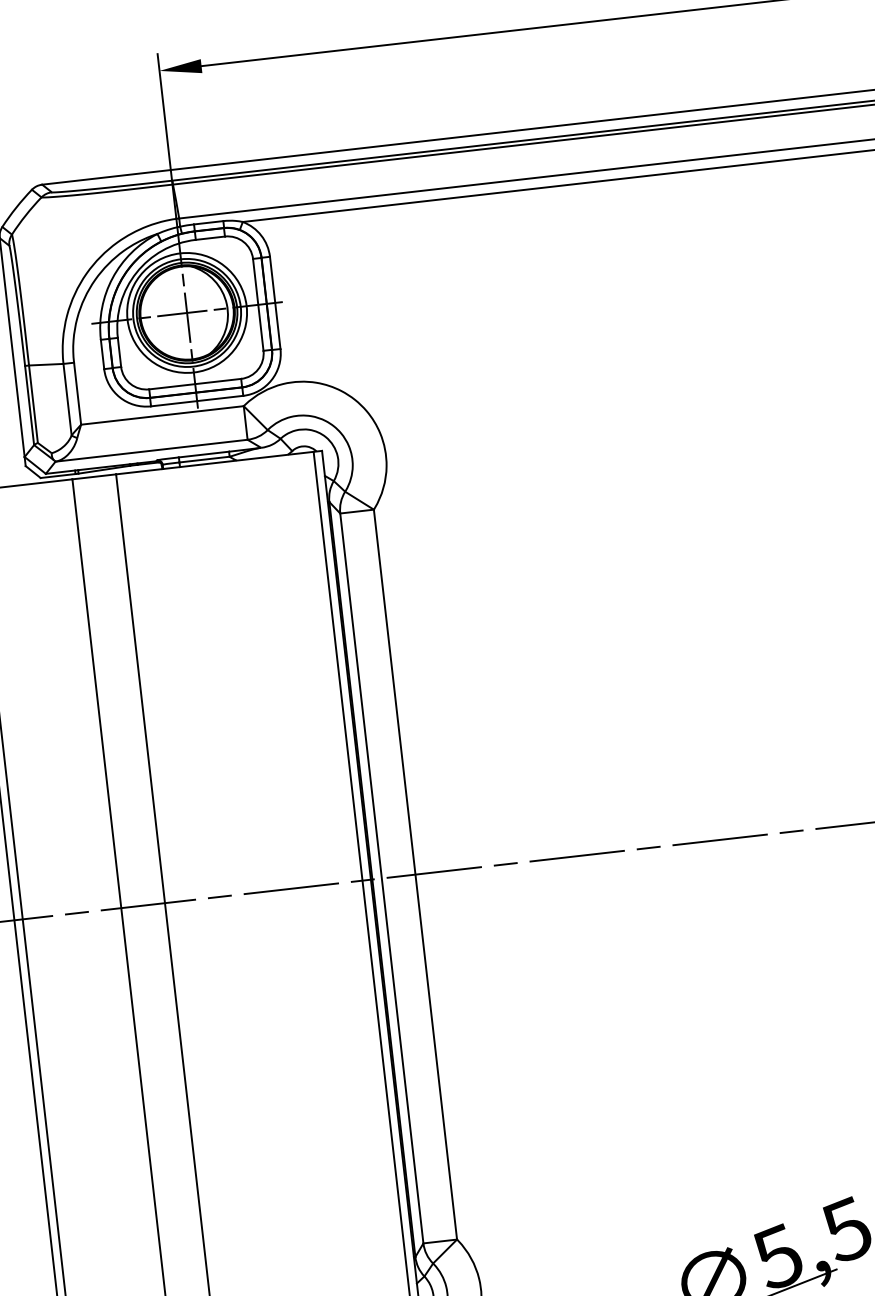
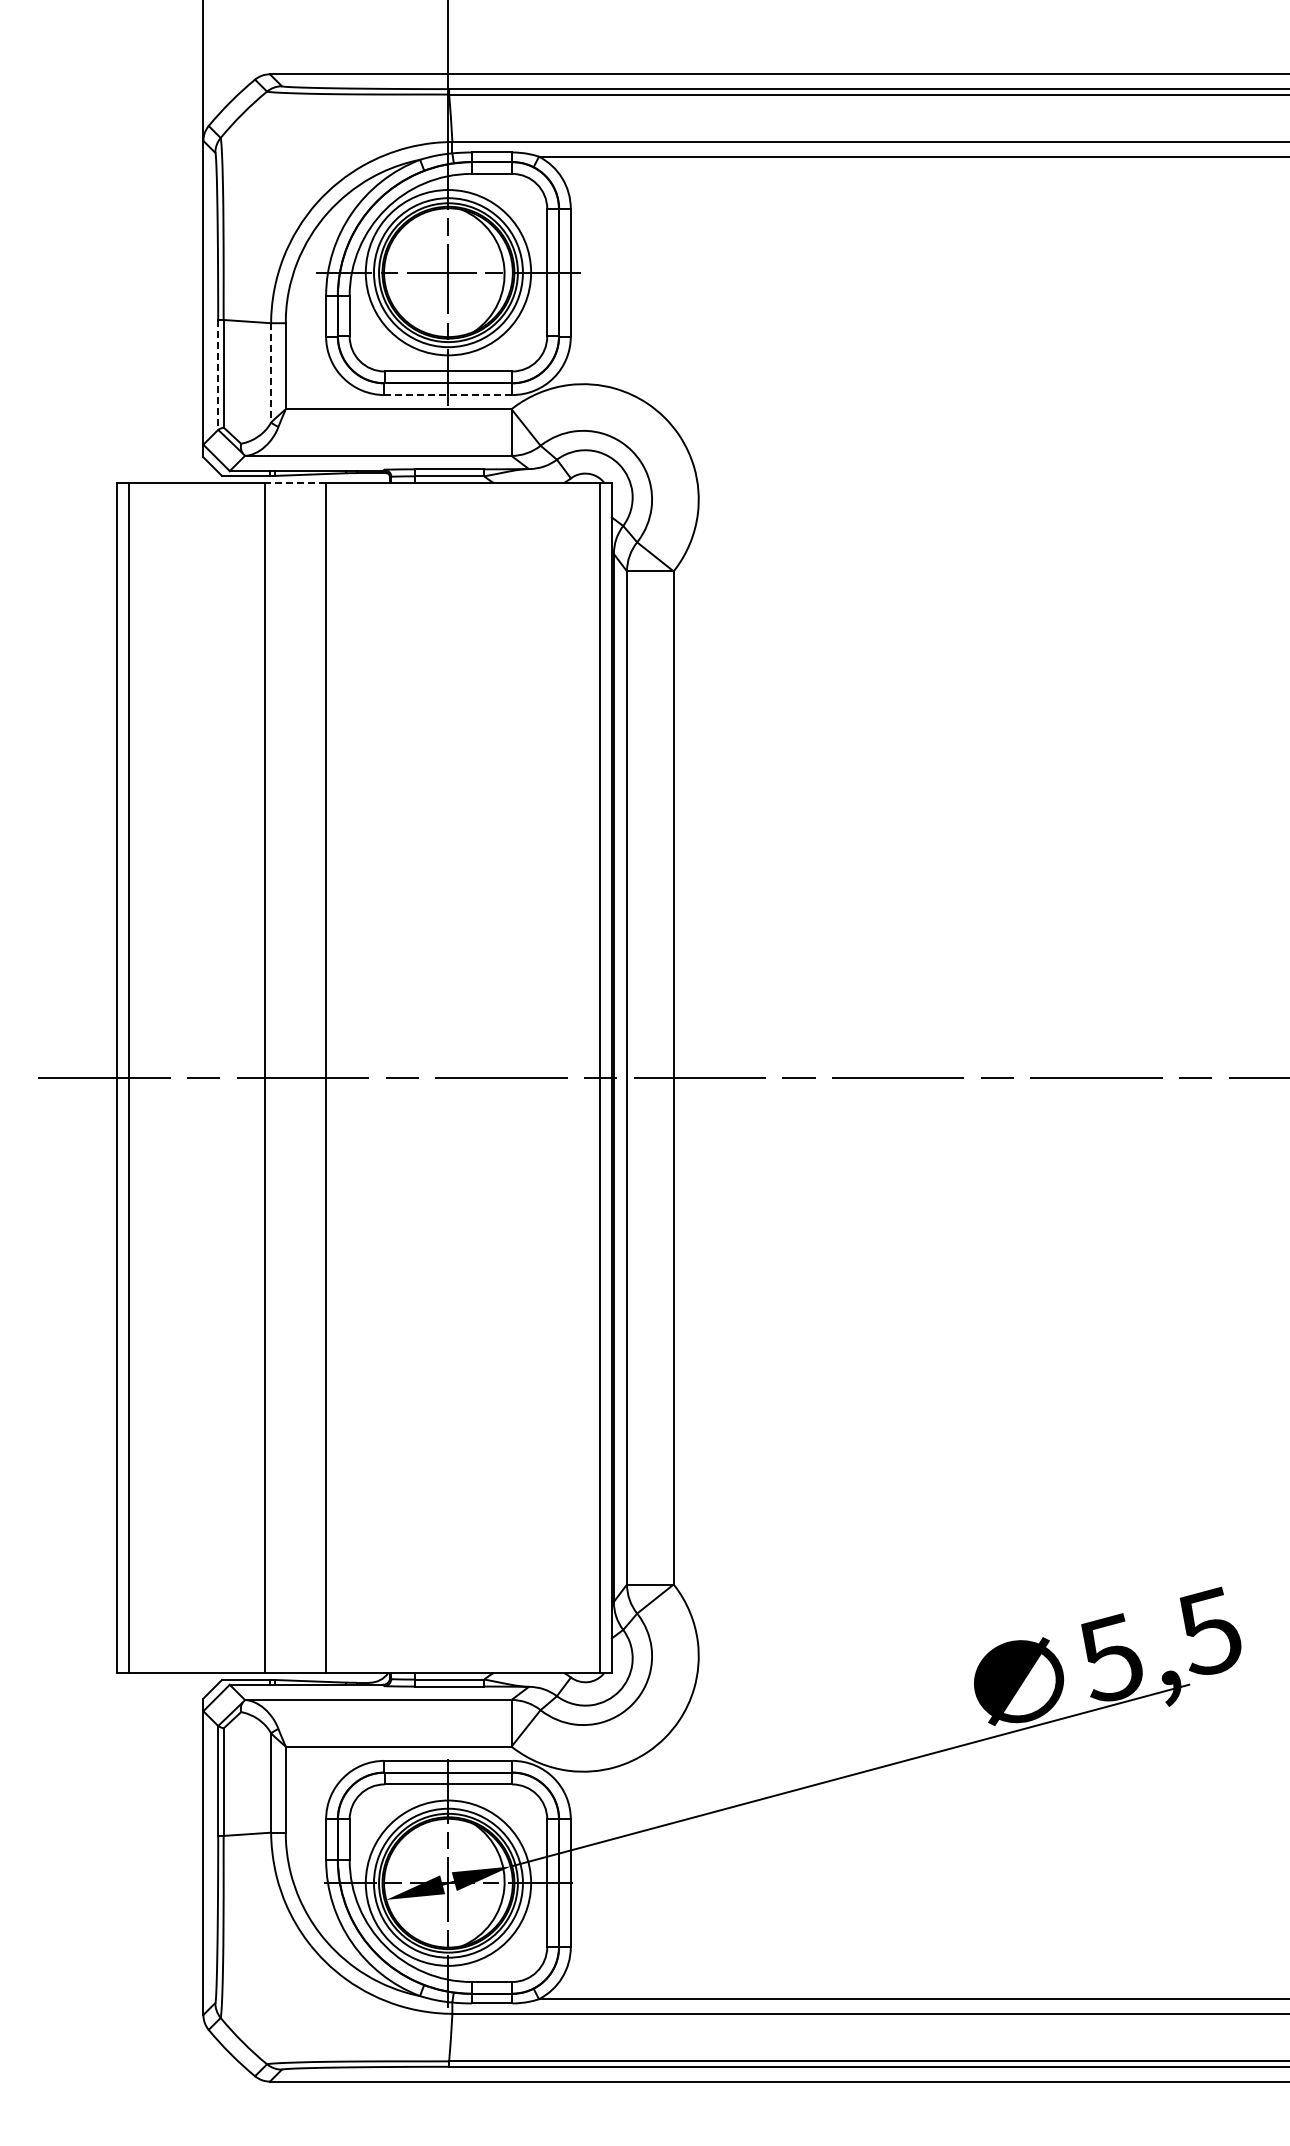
line: (67, 399) -> (271, 372), solid -> dashed
line: (197, 401) -> (448, 395), solid -> dashed
line: (29, 405) -> (218, 374), solid -> dashed
line: (94, 476) -> (295, 482), solid -> dashed

